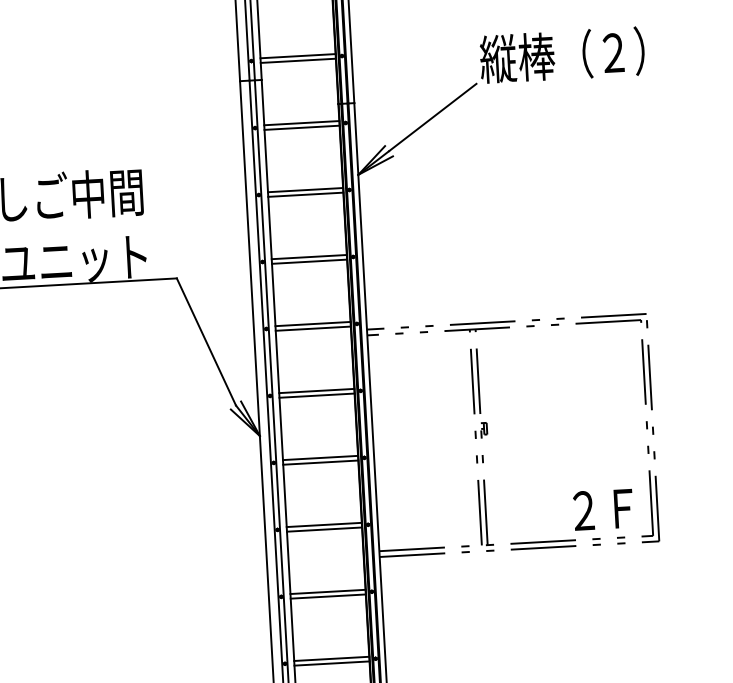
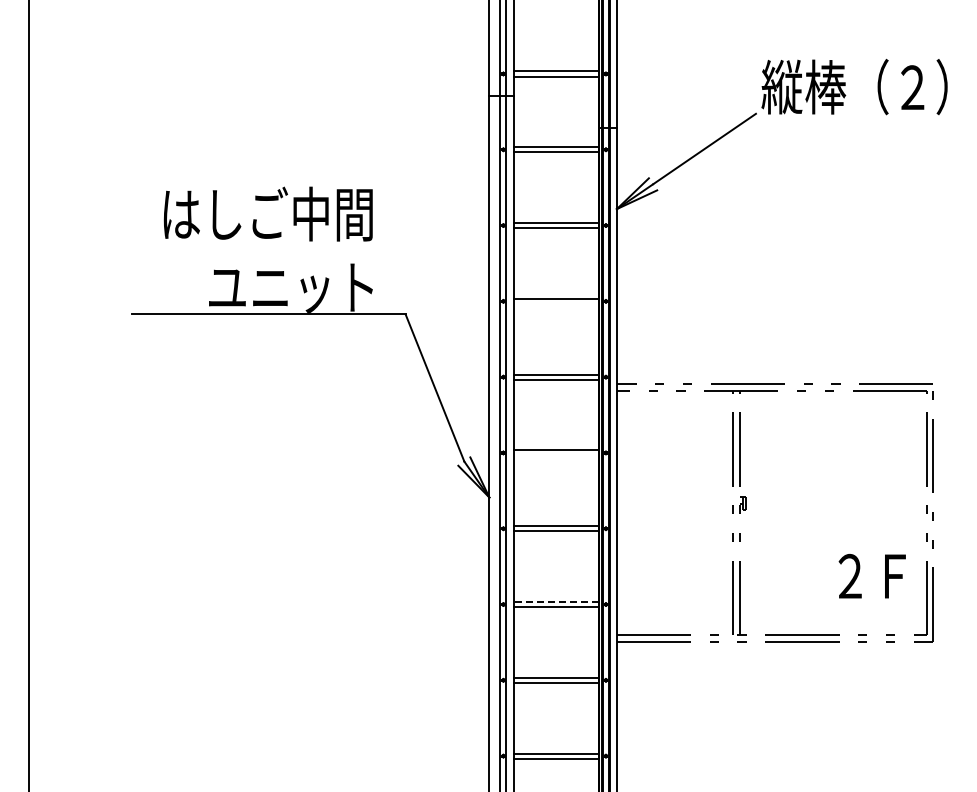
line: (308, 262) -> (555, 304), removed
line: (316, 395) -> (555, 455), removed
text: (602, 509) -> (871, 576), moved
line: (323, 524) -> (555, 601), solid -> dashed

